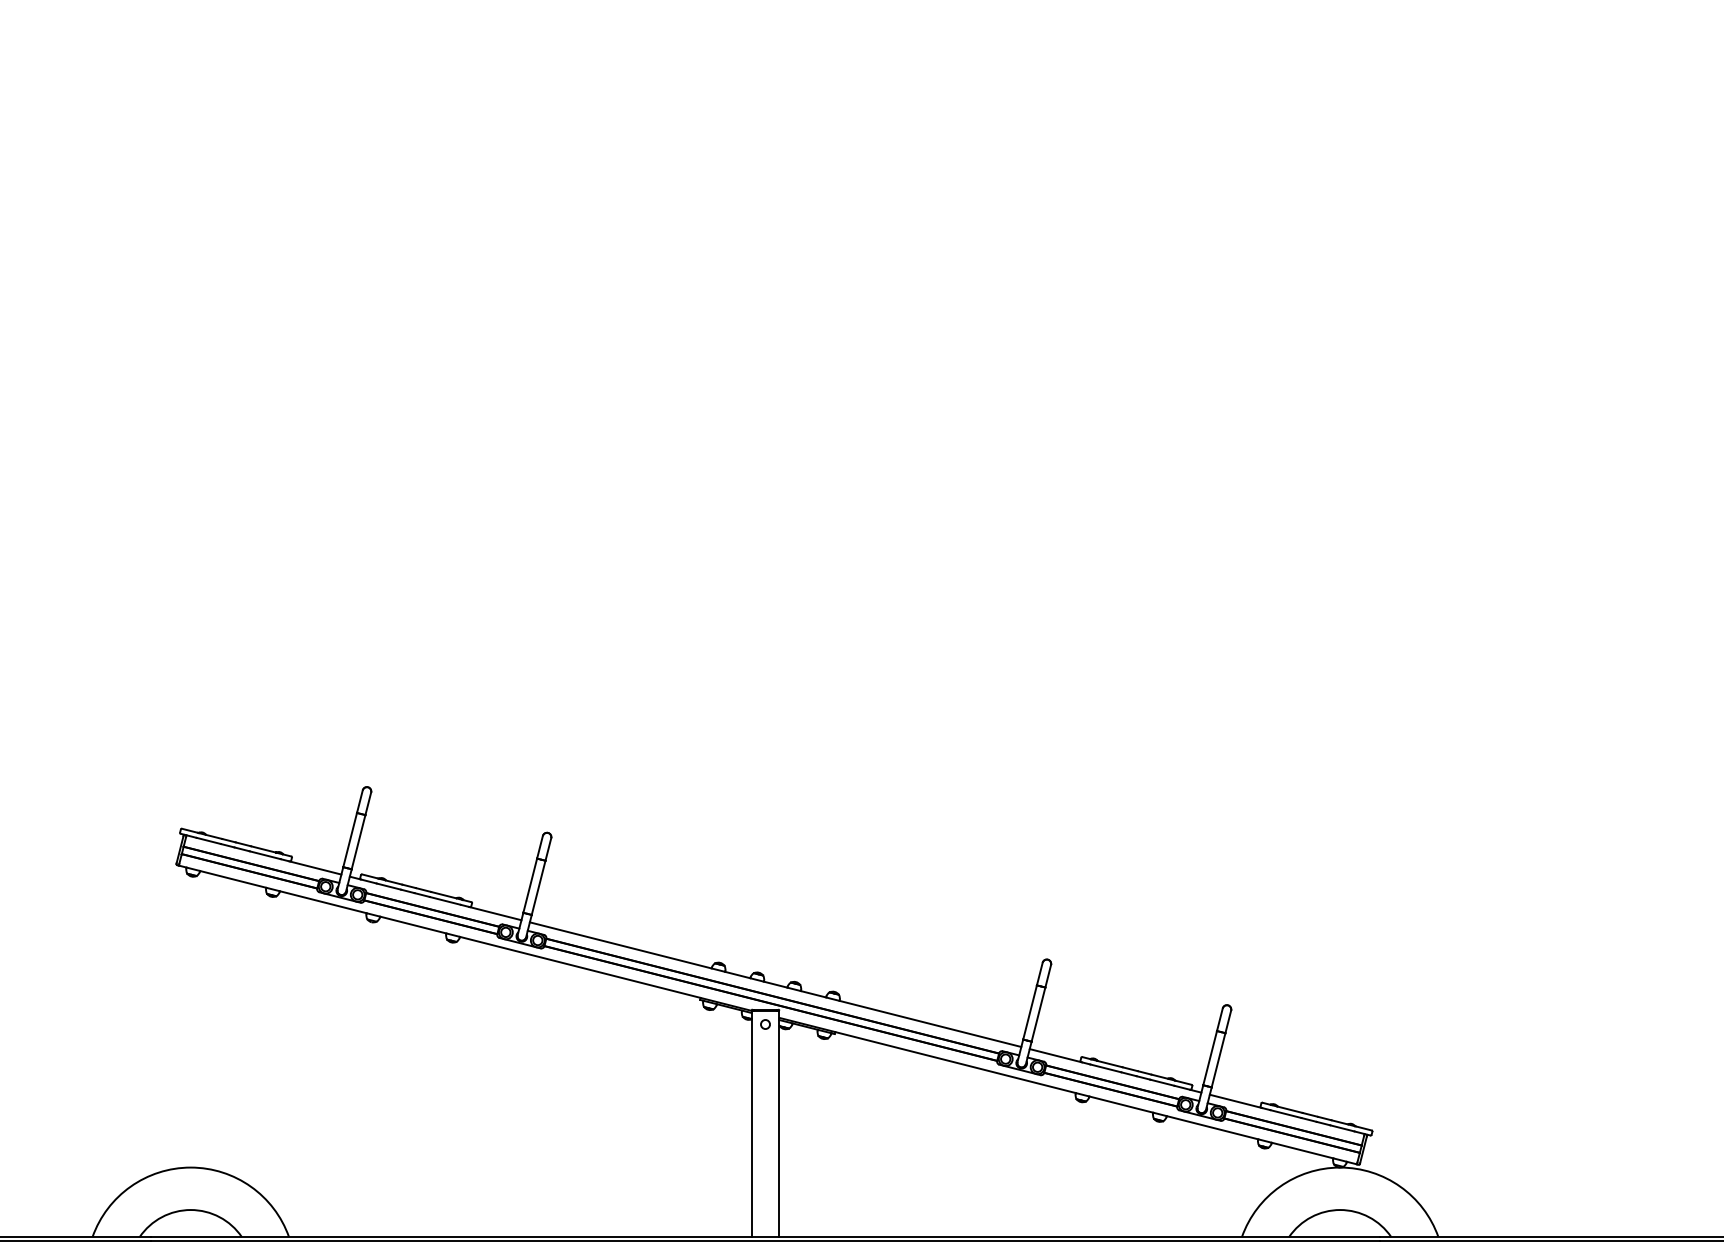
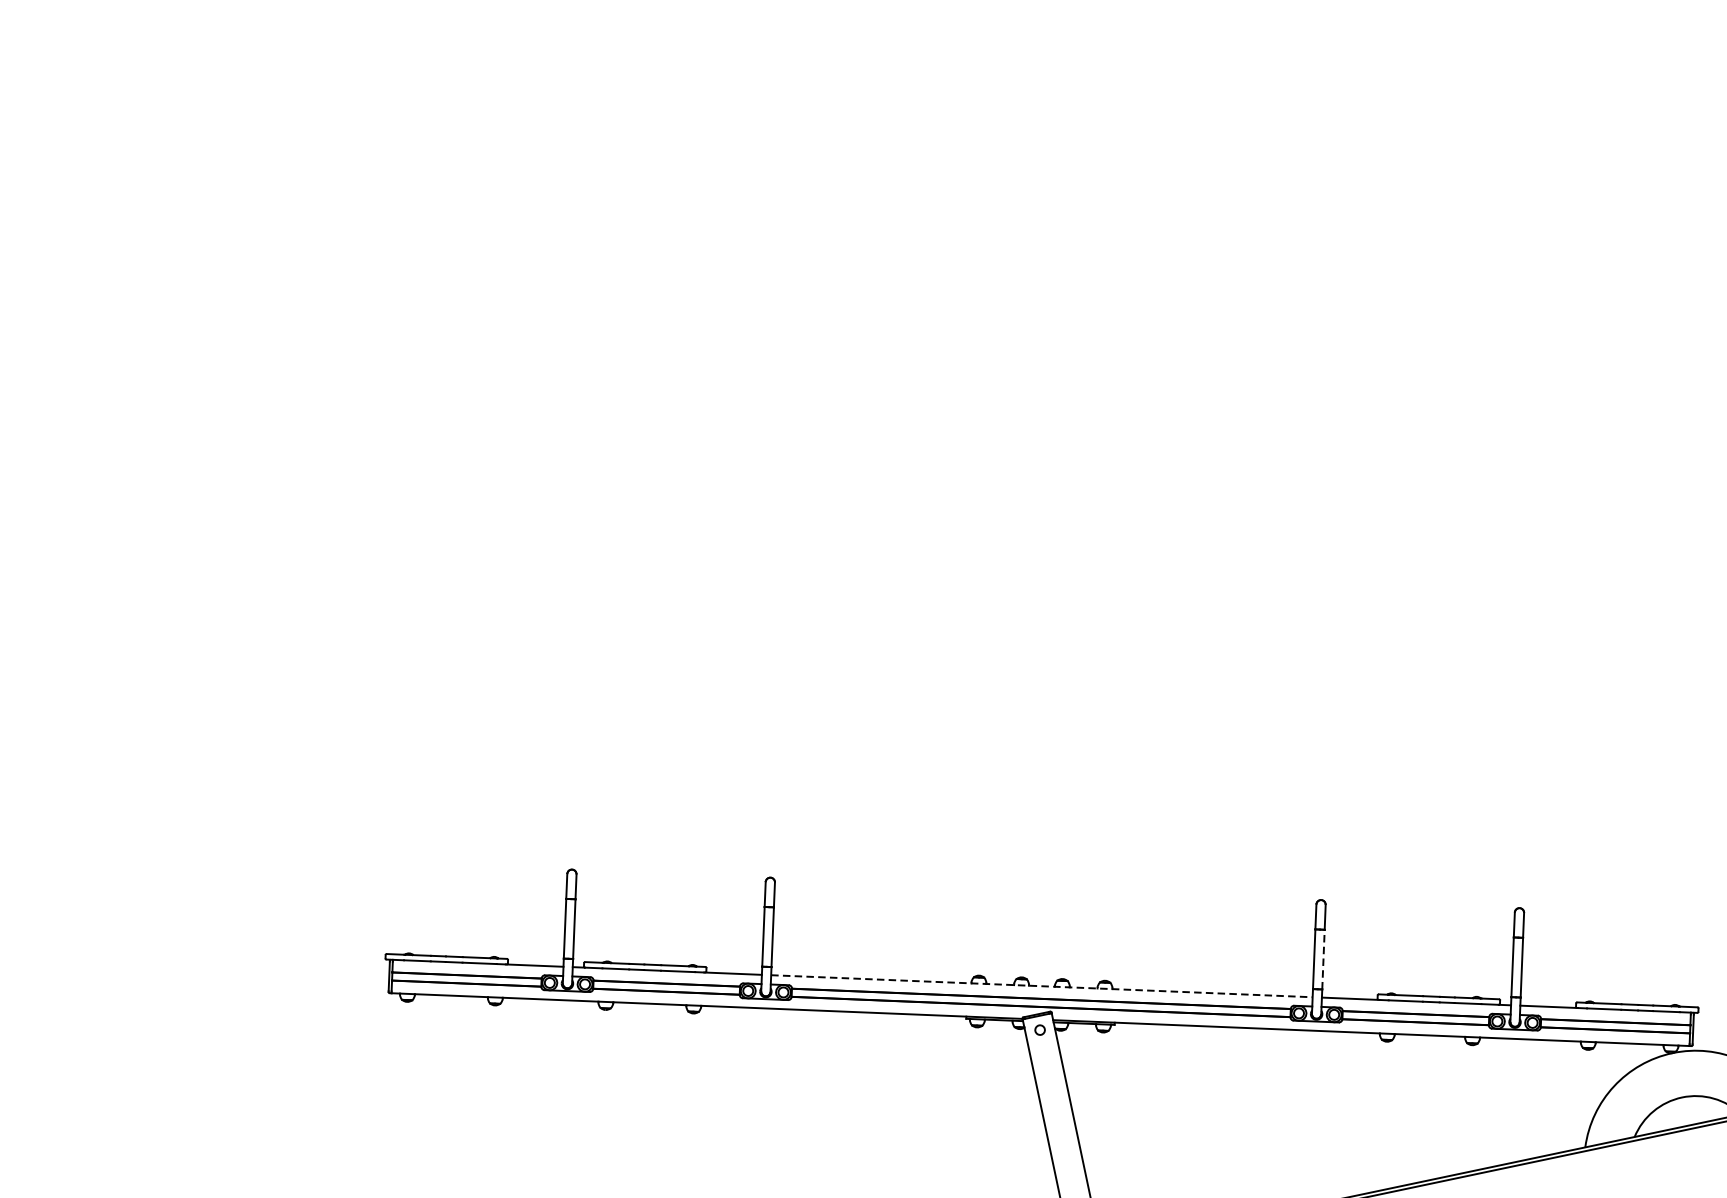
line: (776, 984) -> (1042, 985), solid -> dashed
line: (1038, 1014) -> (1323, 959), solid -> dashed

